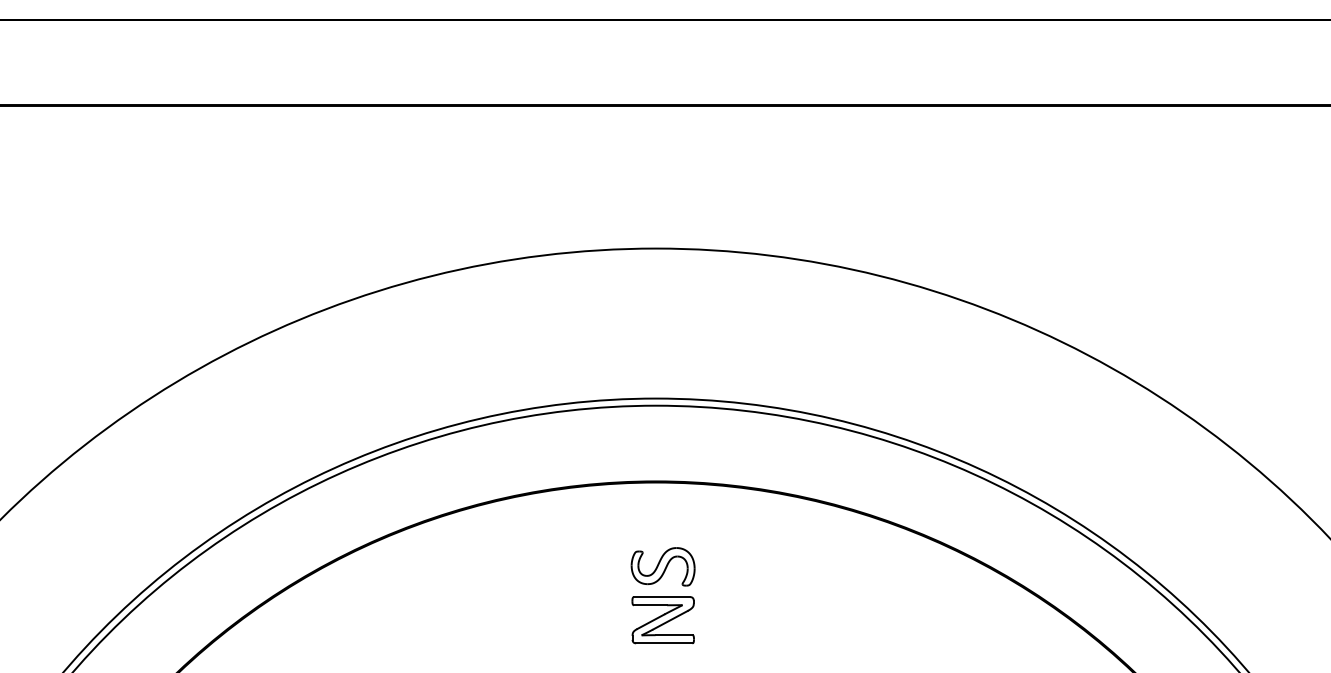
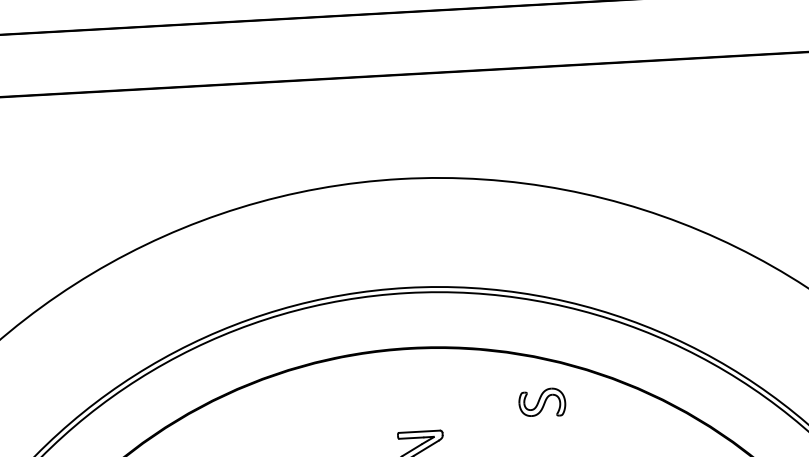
part: (662, 566) -> (541, 402), moved

